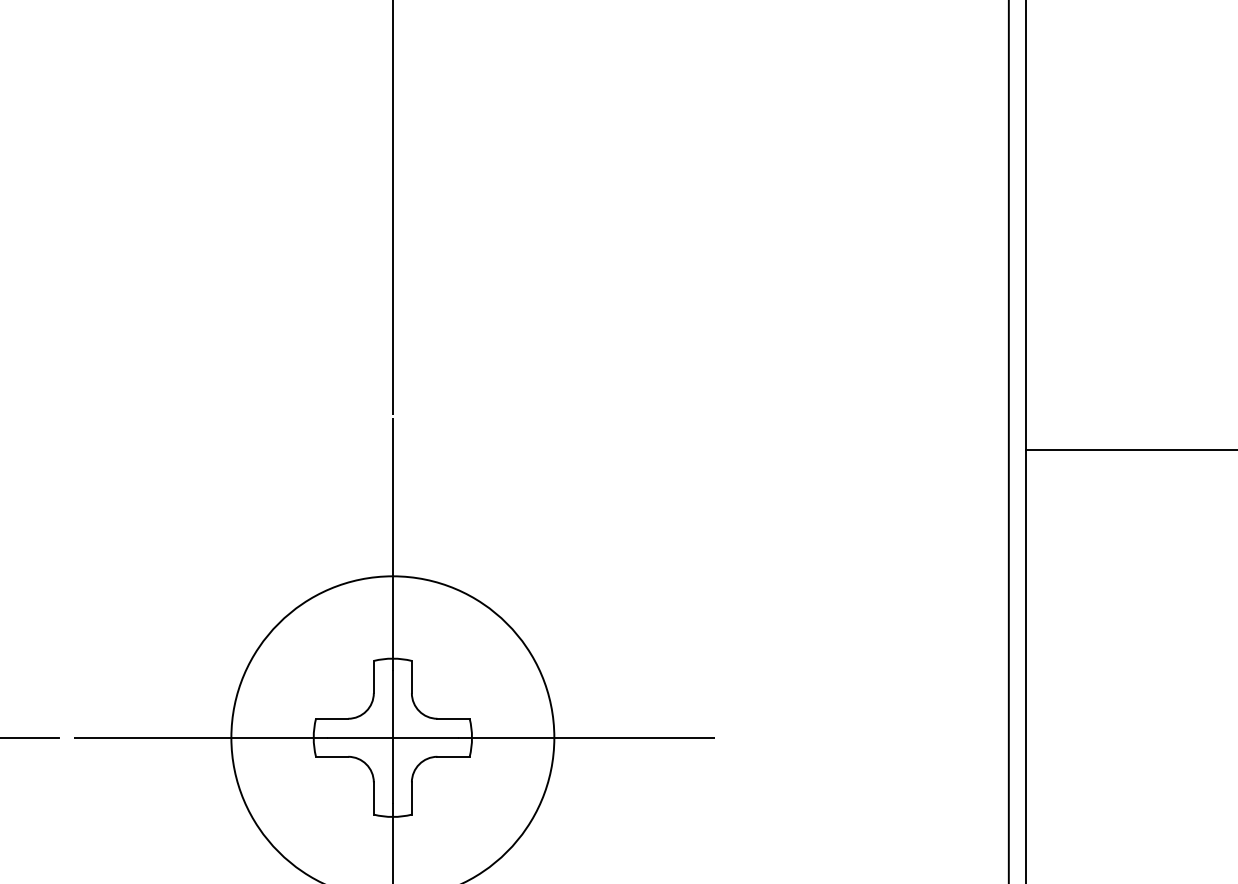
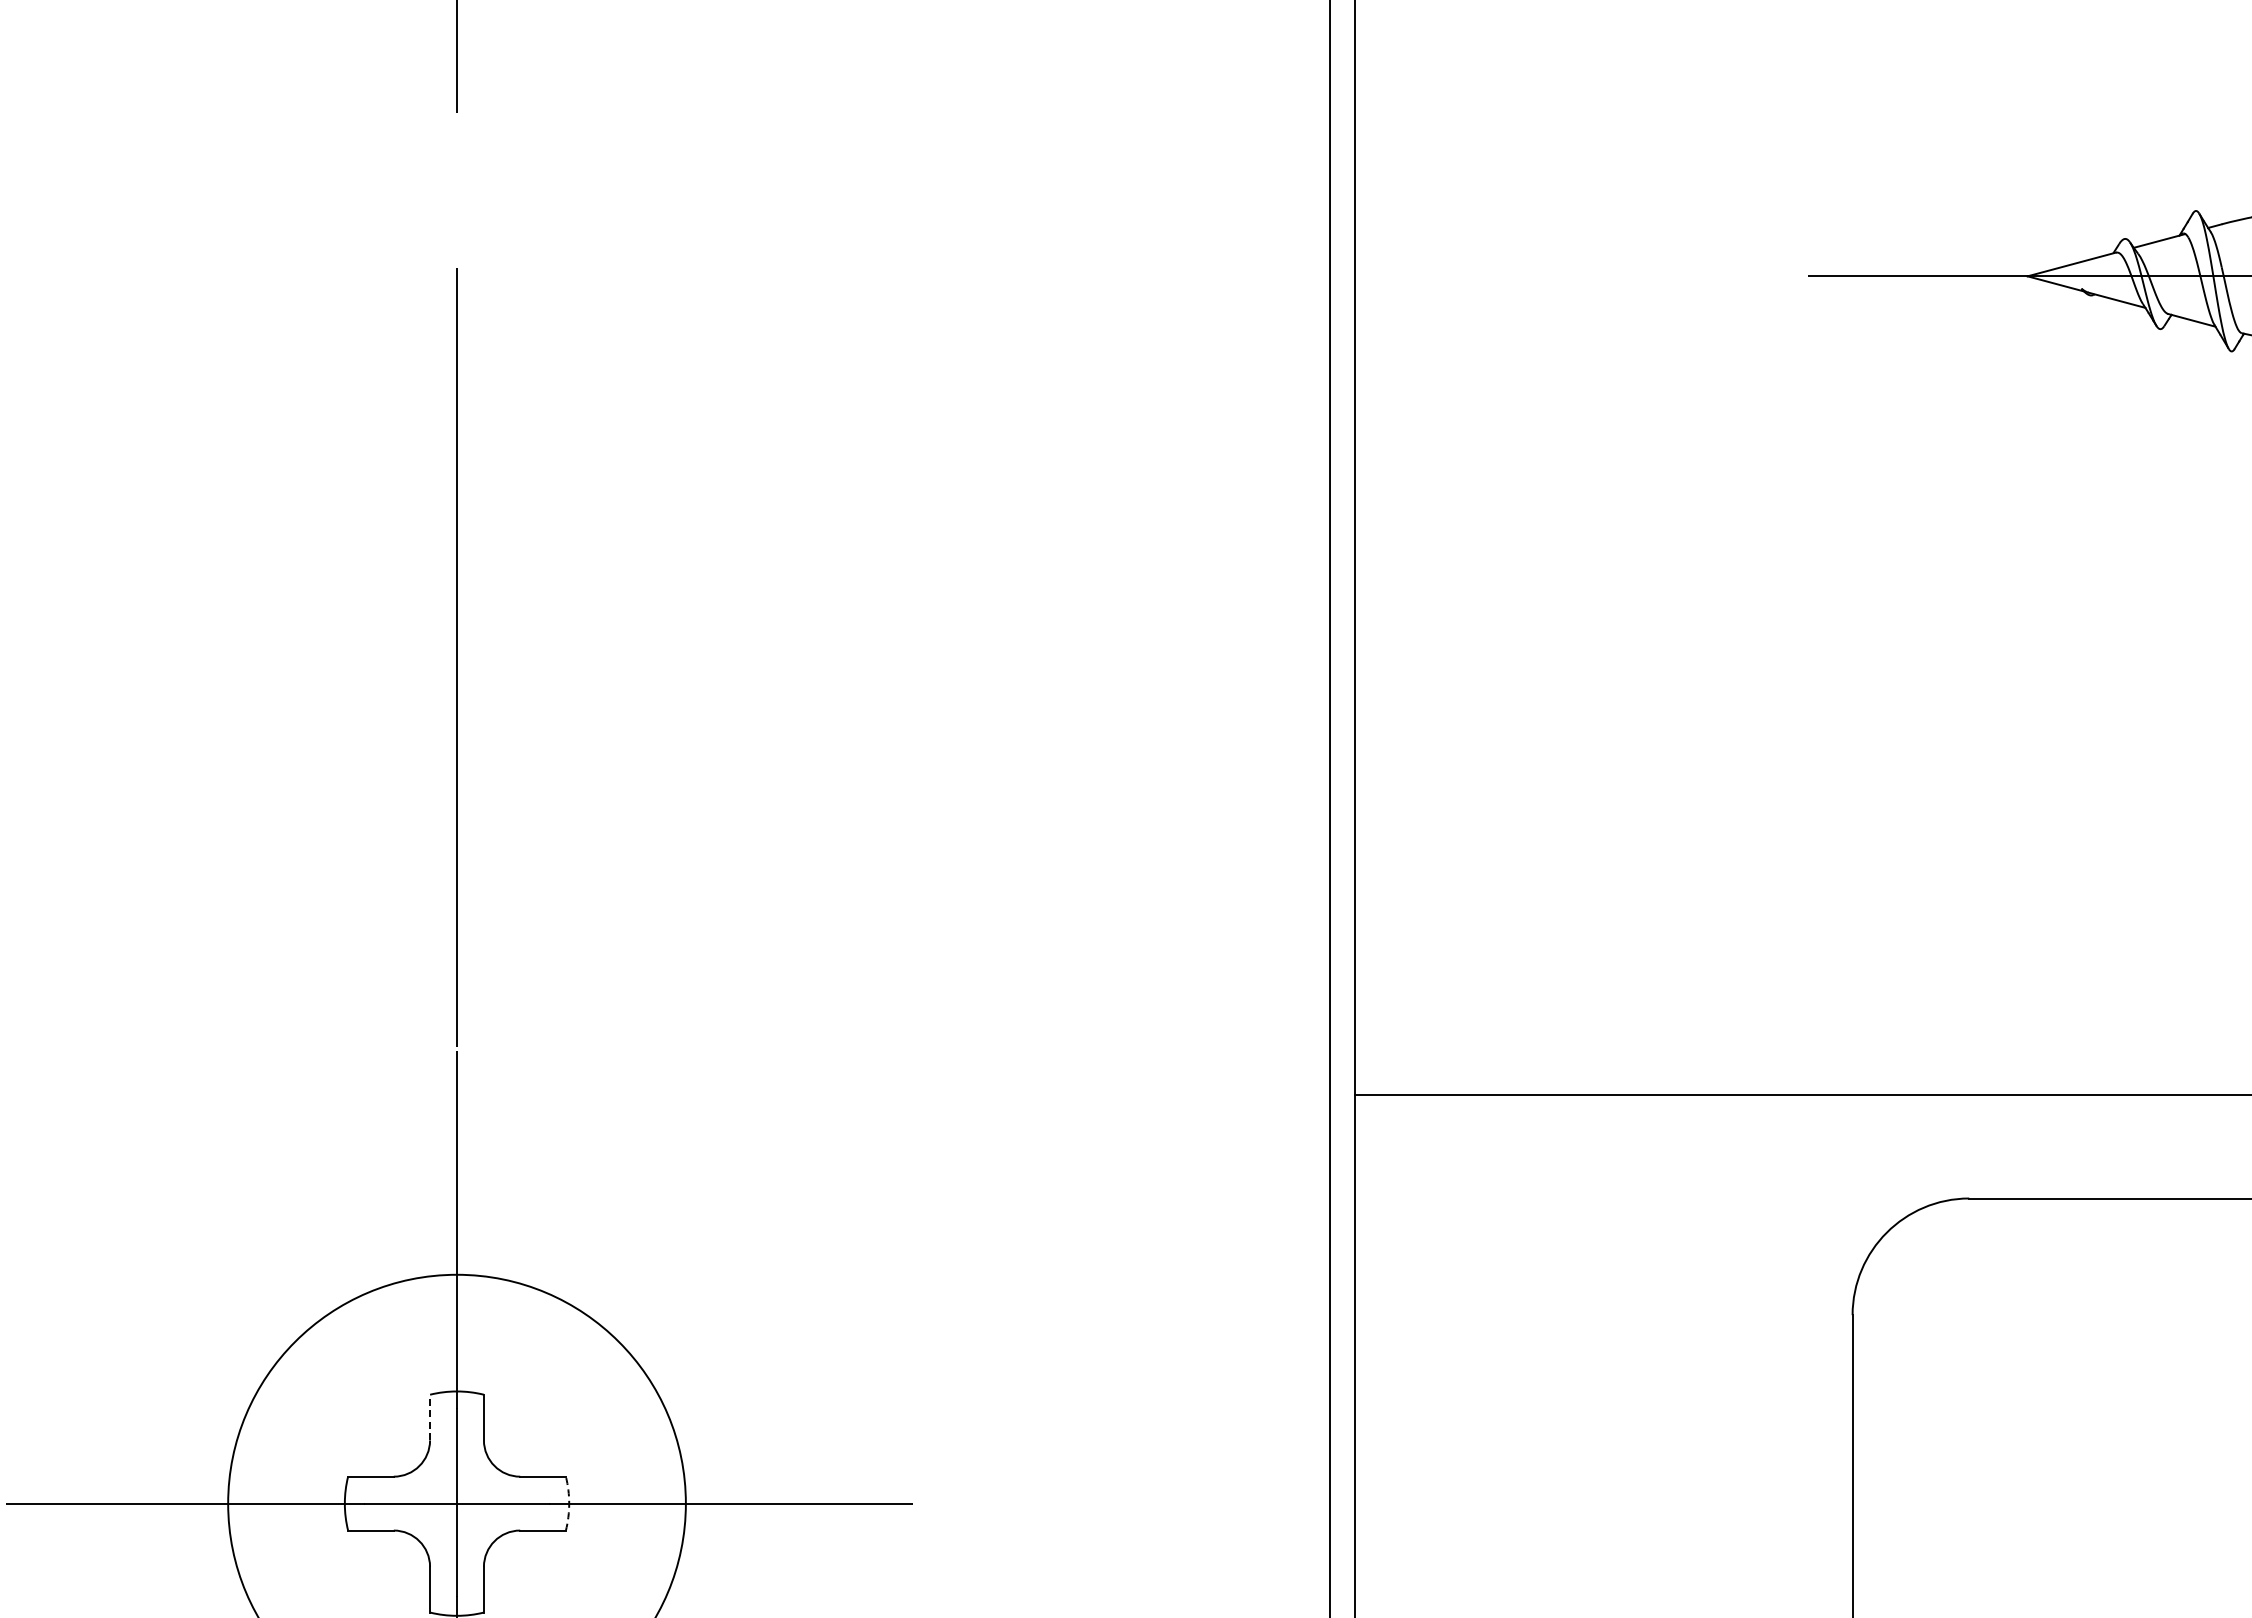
line: (374, 677) -> (430, 1417), solid -> dashed
arc: (472, 737) -> (569, 1503), solid -> dashed

